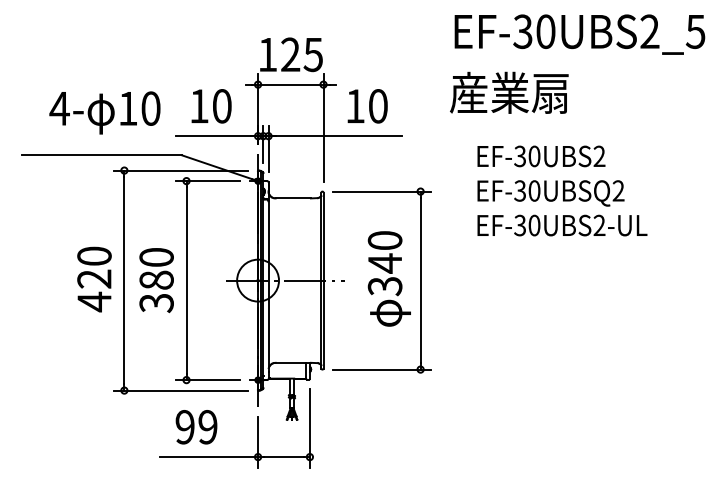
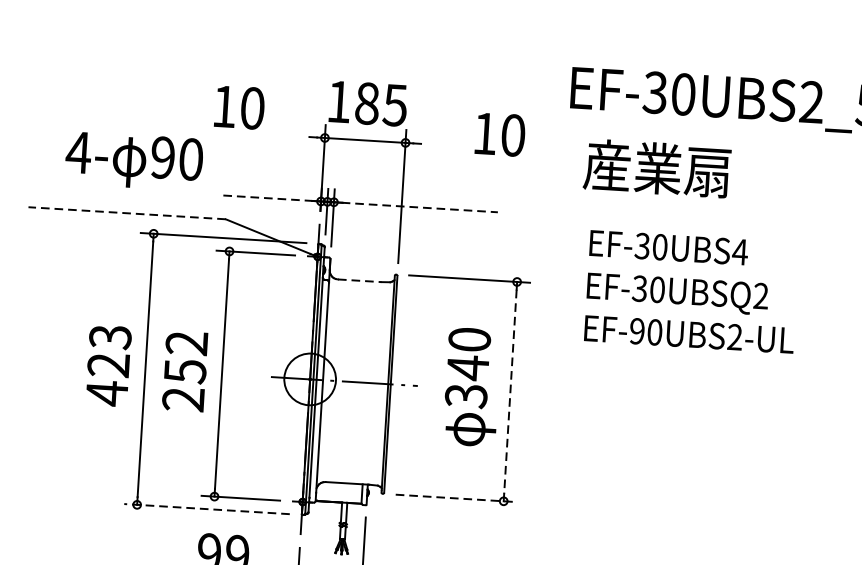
text: (290, 54) -> (367, 103), 125 -> 185
text: (509, 92) -> (657, 168), moved
text: (211, 106) -> (239, 107), moved
text: (367, 106) -> (500, 134), moved
text: (127, 108) -> (162, 157), 10 -> 90
line: (214, 136) -> (267, 198), solid -> dashed
line: (338, 136) -> (420, 207), solid -> dashed
line: (101, 155) -> (126, 213), solid -> dashed
text: (599, 155) -> (740, 250), EF-30UBS2 -> EF-30UBS4
line: (293, 198) -> (359, 280), solid -> dashed
text: (519, 225) -> (636, 331), EF-30UBS2-UL -> EF-90UBS2-UL
text: (94, 256) -> (110, 337), 420 -> 423
text: (156, 280) -> (185, 371), 380 -> 252
line: (420, 280) -> (510, 391), solid -> dashed
line: (382, 369) -> (456, 498), solid -> dashed
line: (180, 390) -> (206, 508), solid -> dashed

